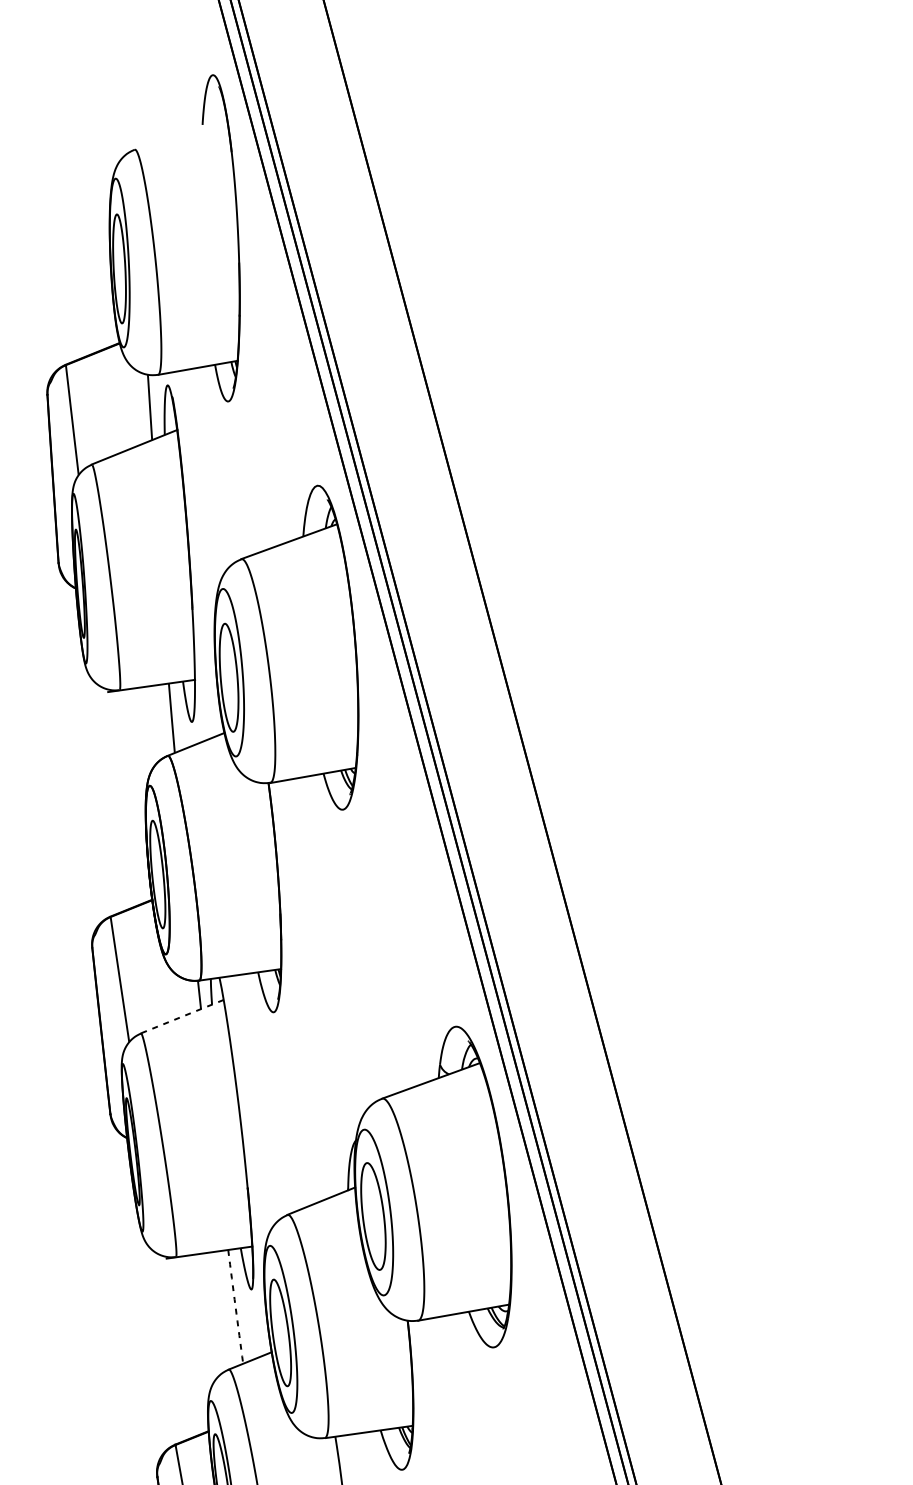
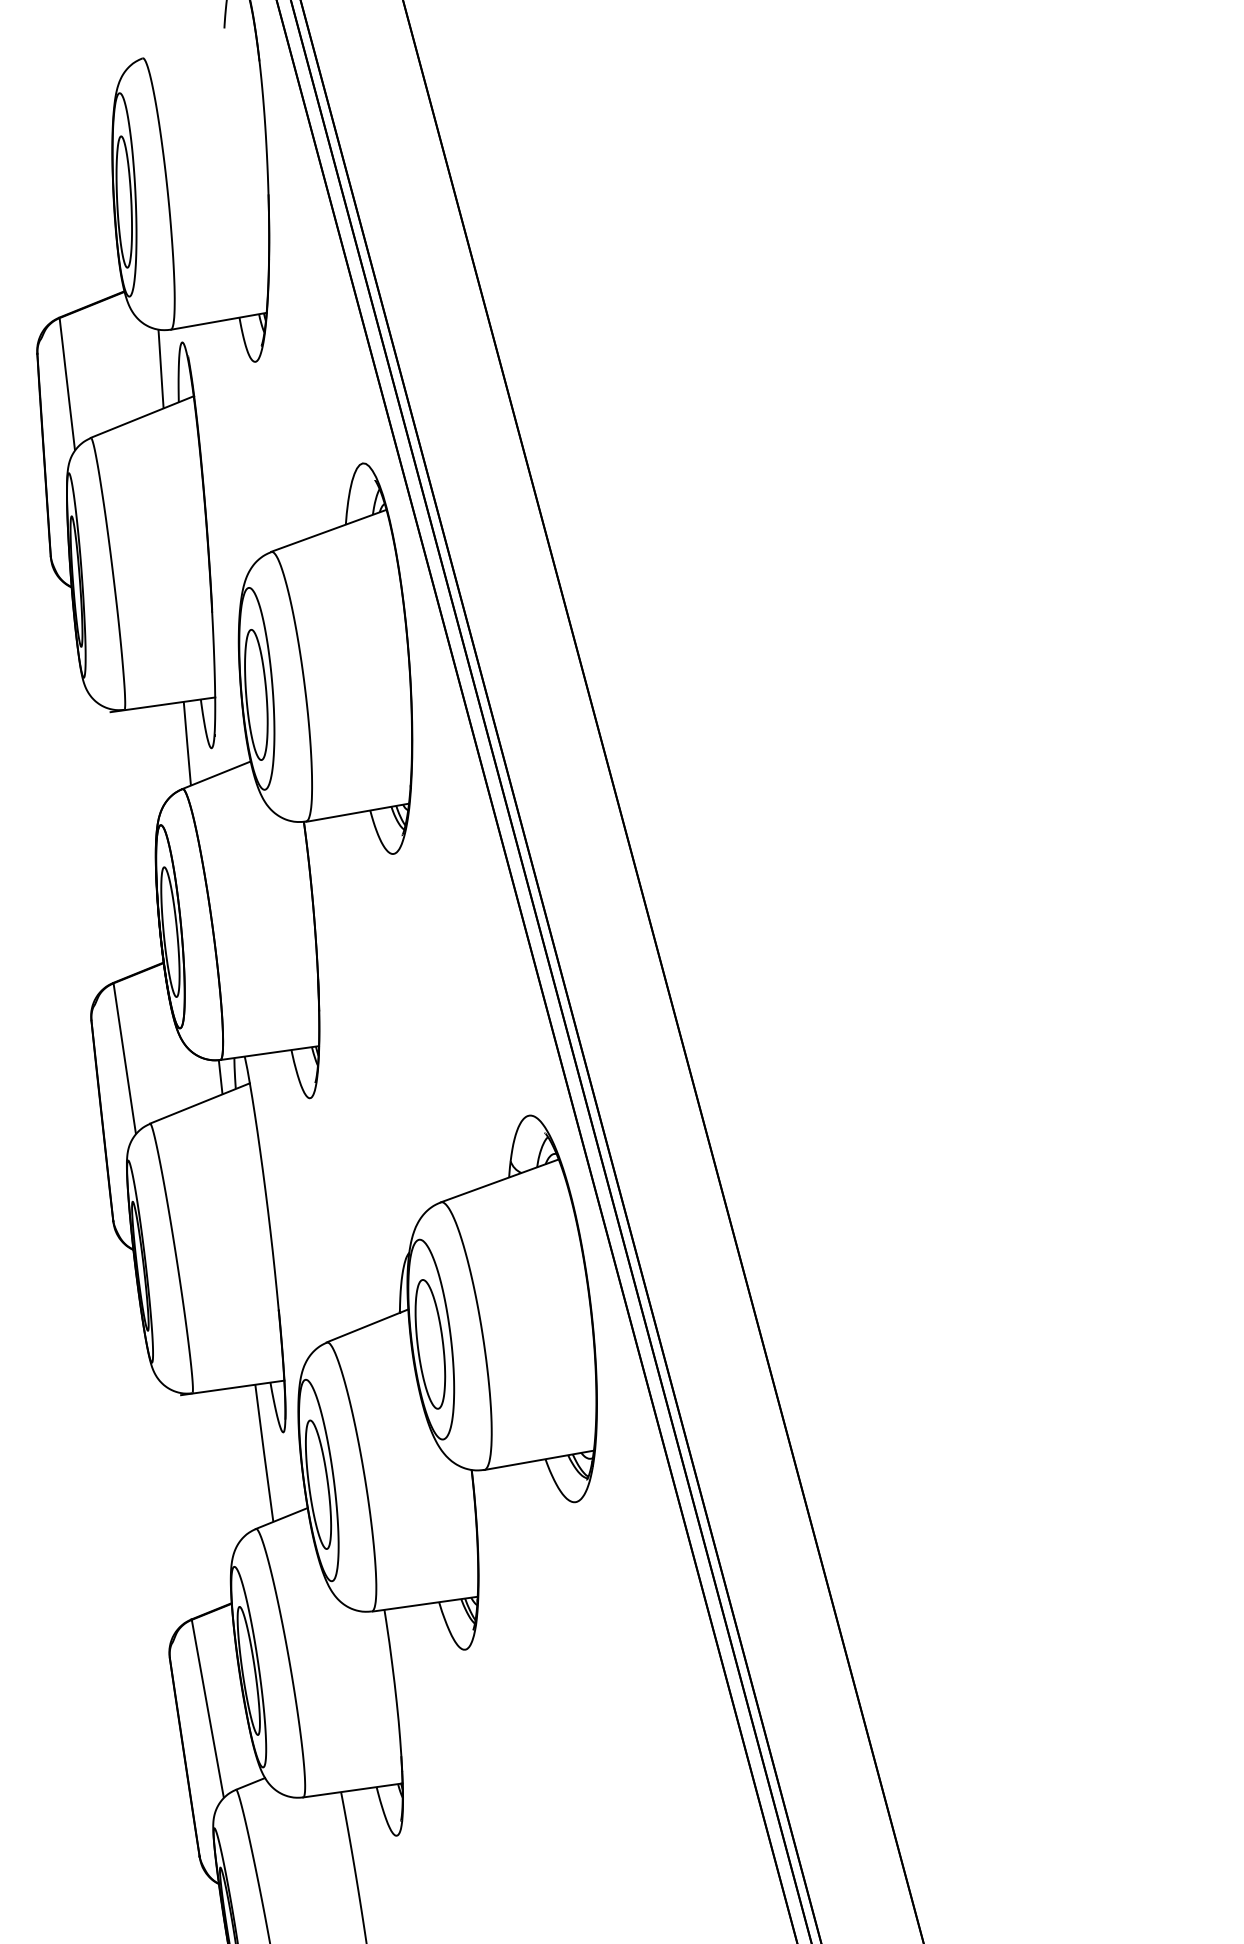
line: (181, 1016) -> (199, 1103), dashed -> solid
arc: (235, 1307) -> (264, 1453), dashed -> solid

